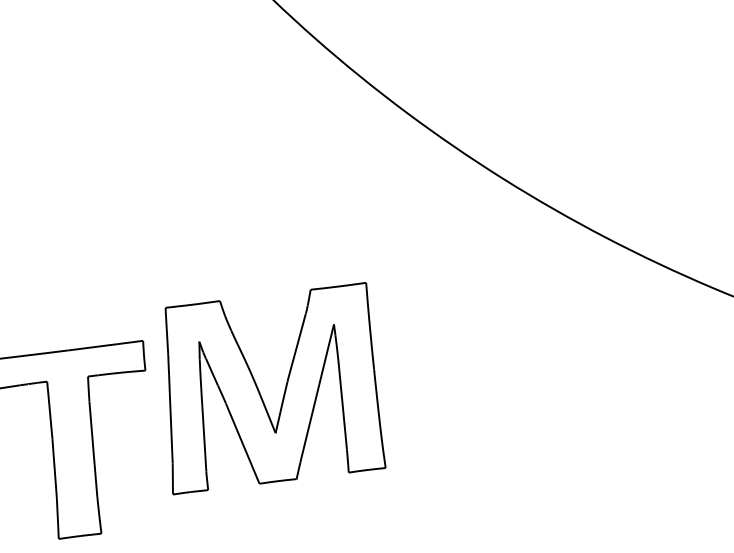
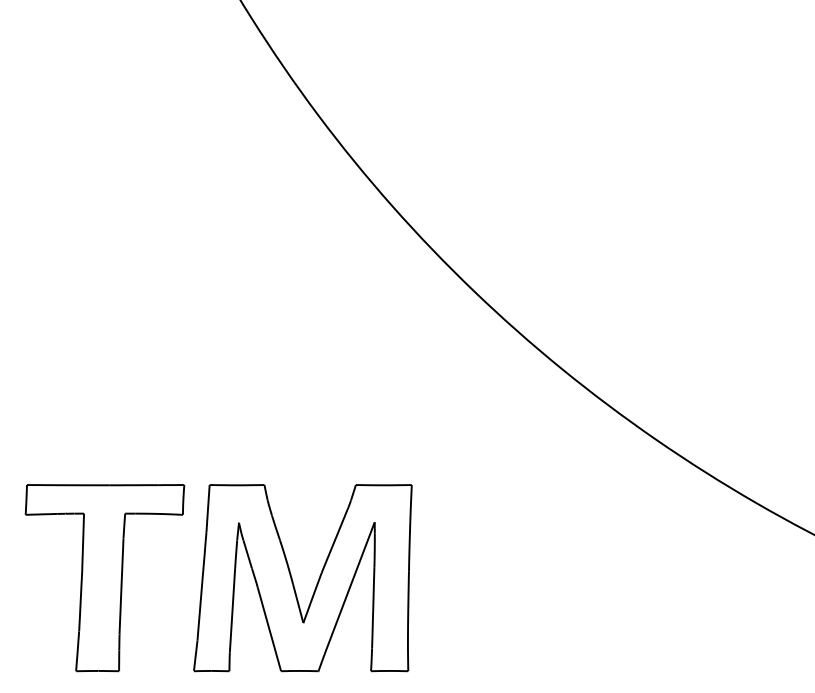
part: (260, 393) -> (293, 581), moved

